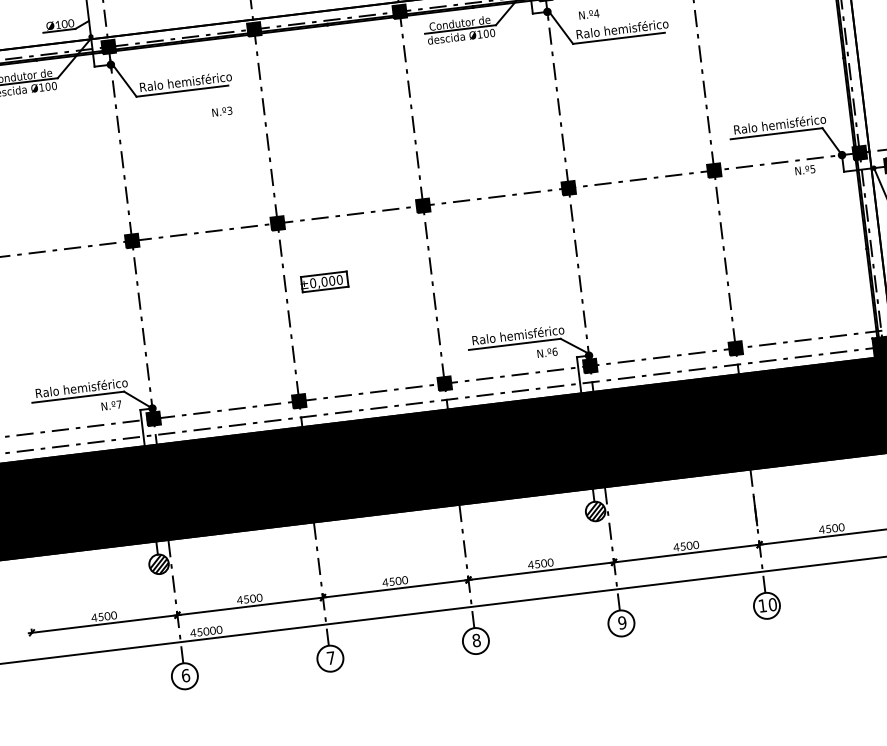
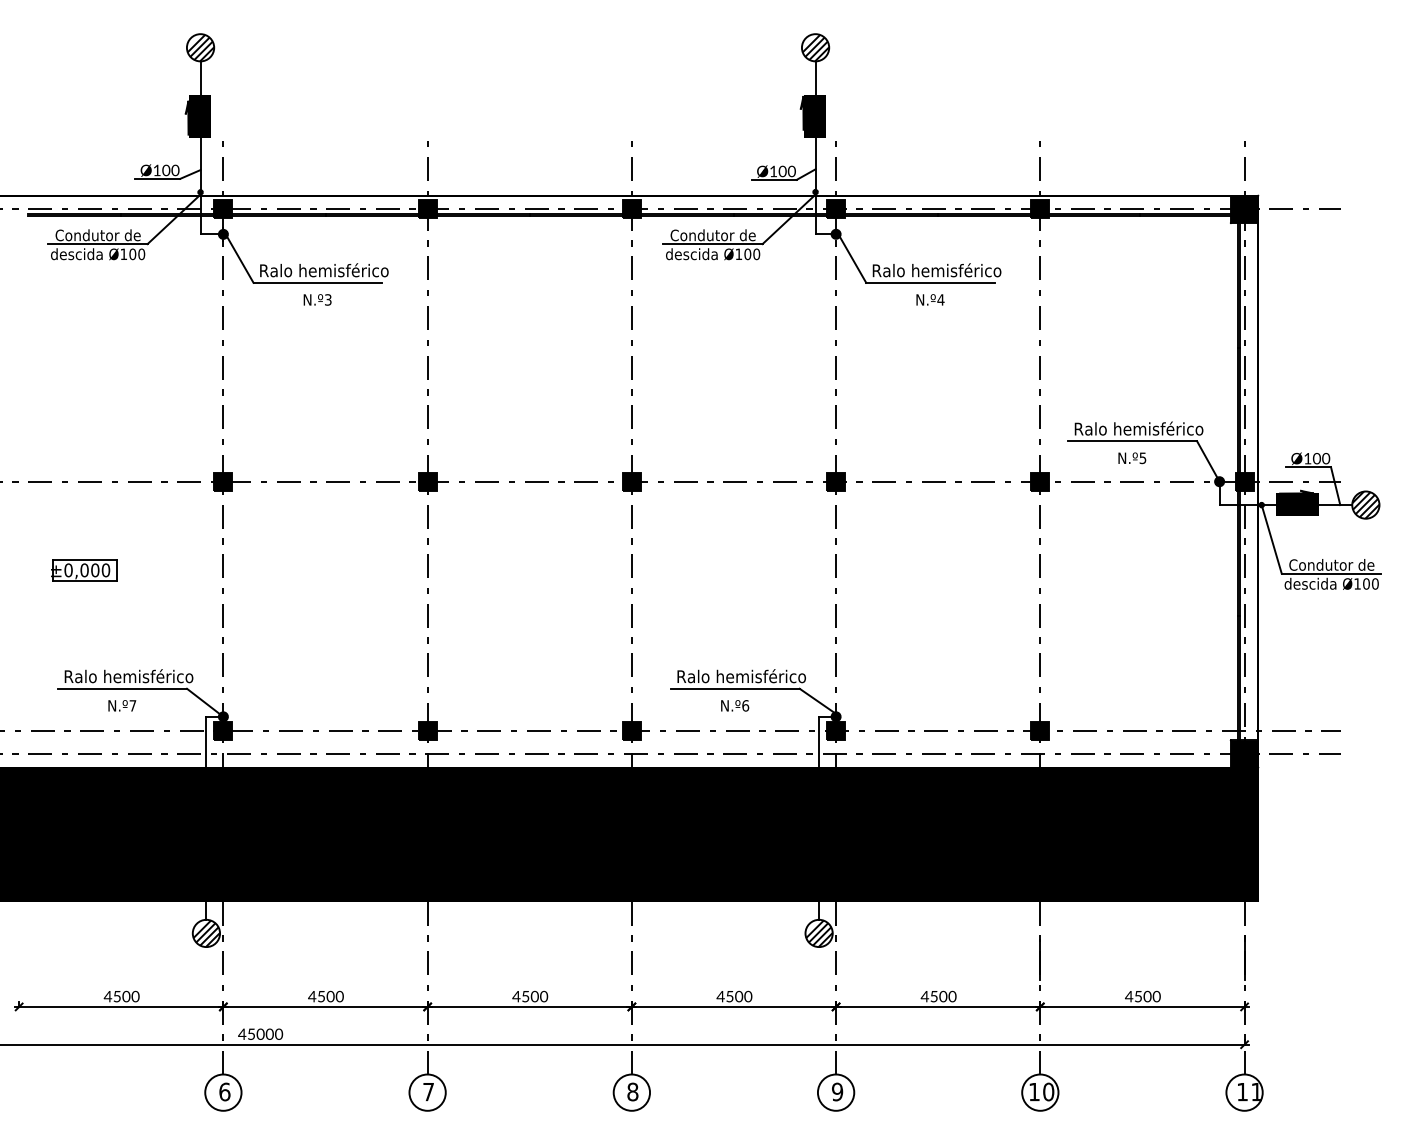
text: (589, 14) -> (930, 299), moved
text: (222, 111) -> (317, 299), moved
text: (805, 170) -> (1132, 458), moved
part: (324, 281) -> (84, 570), moved
text: (547, 352) -> (735, 705), moved
text: (111, 405) -> (122, 705), moved

